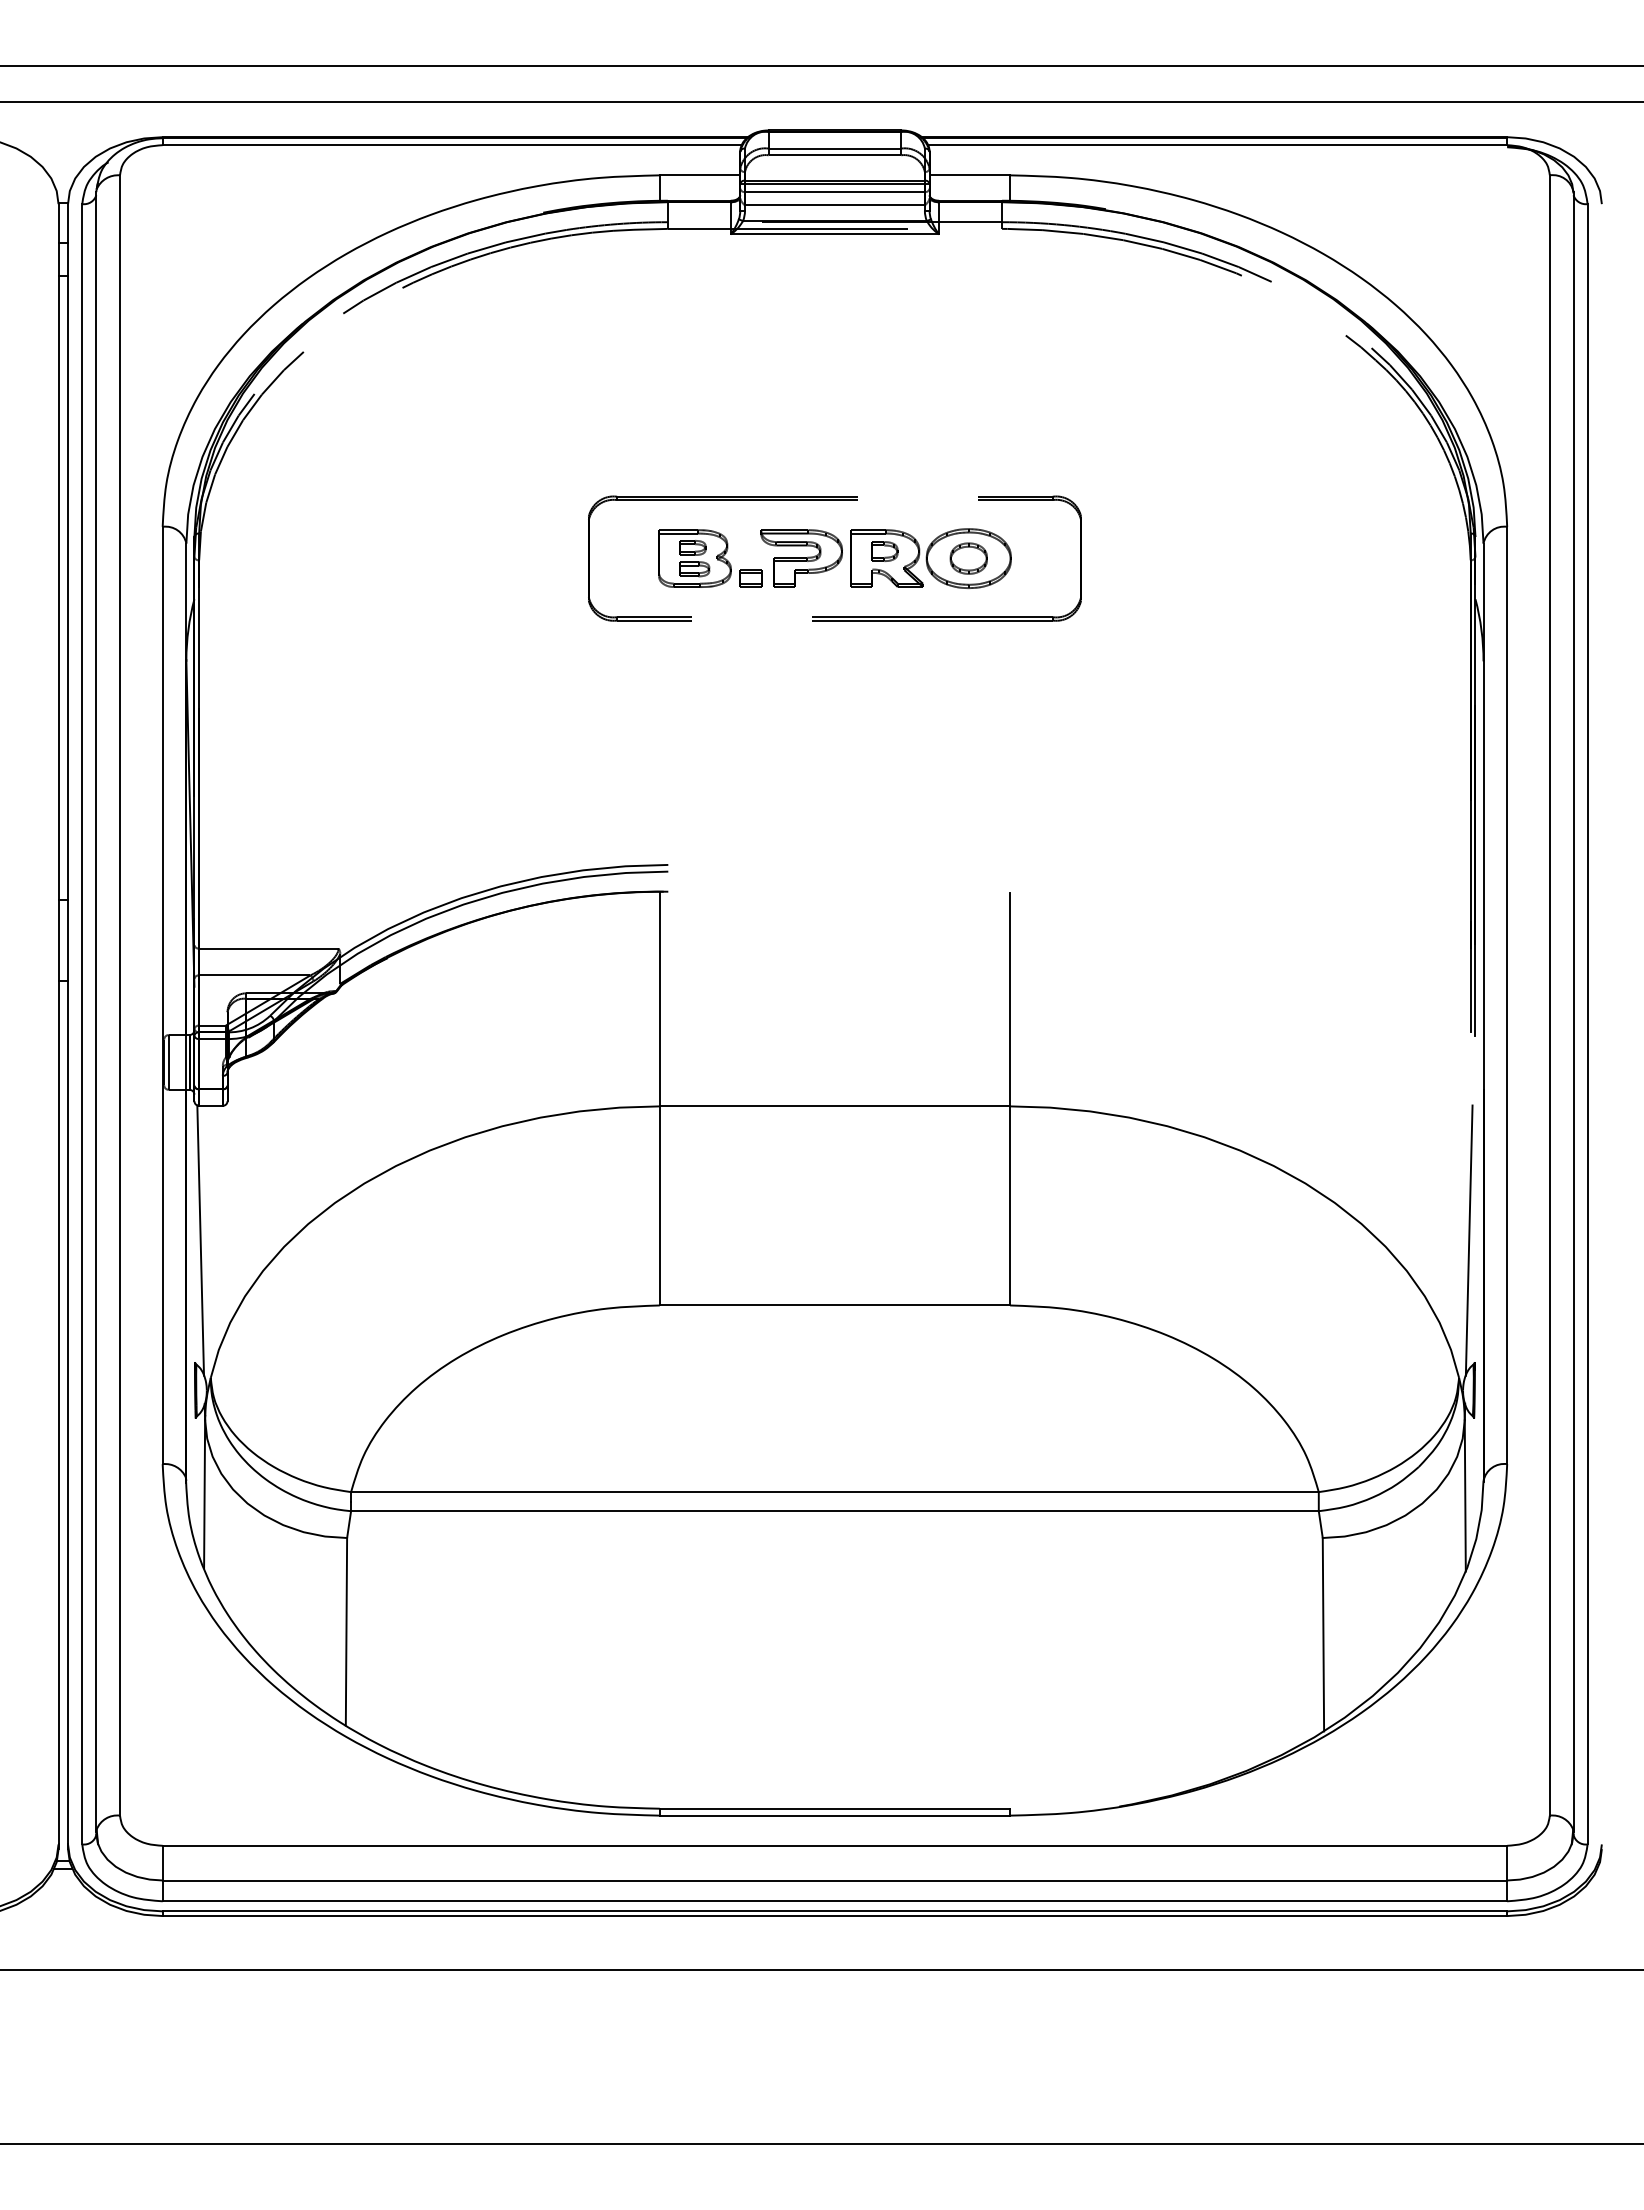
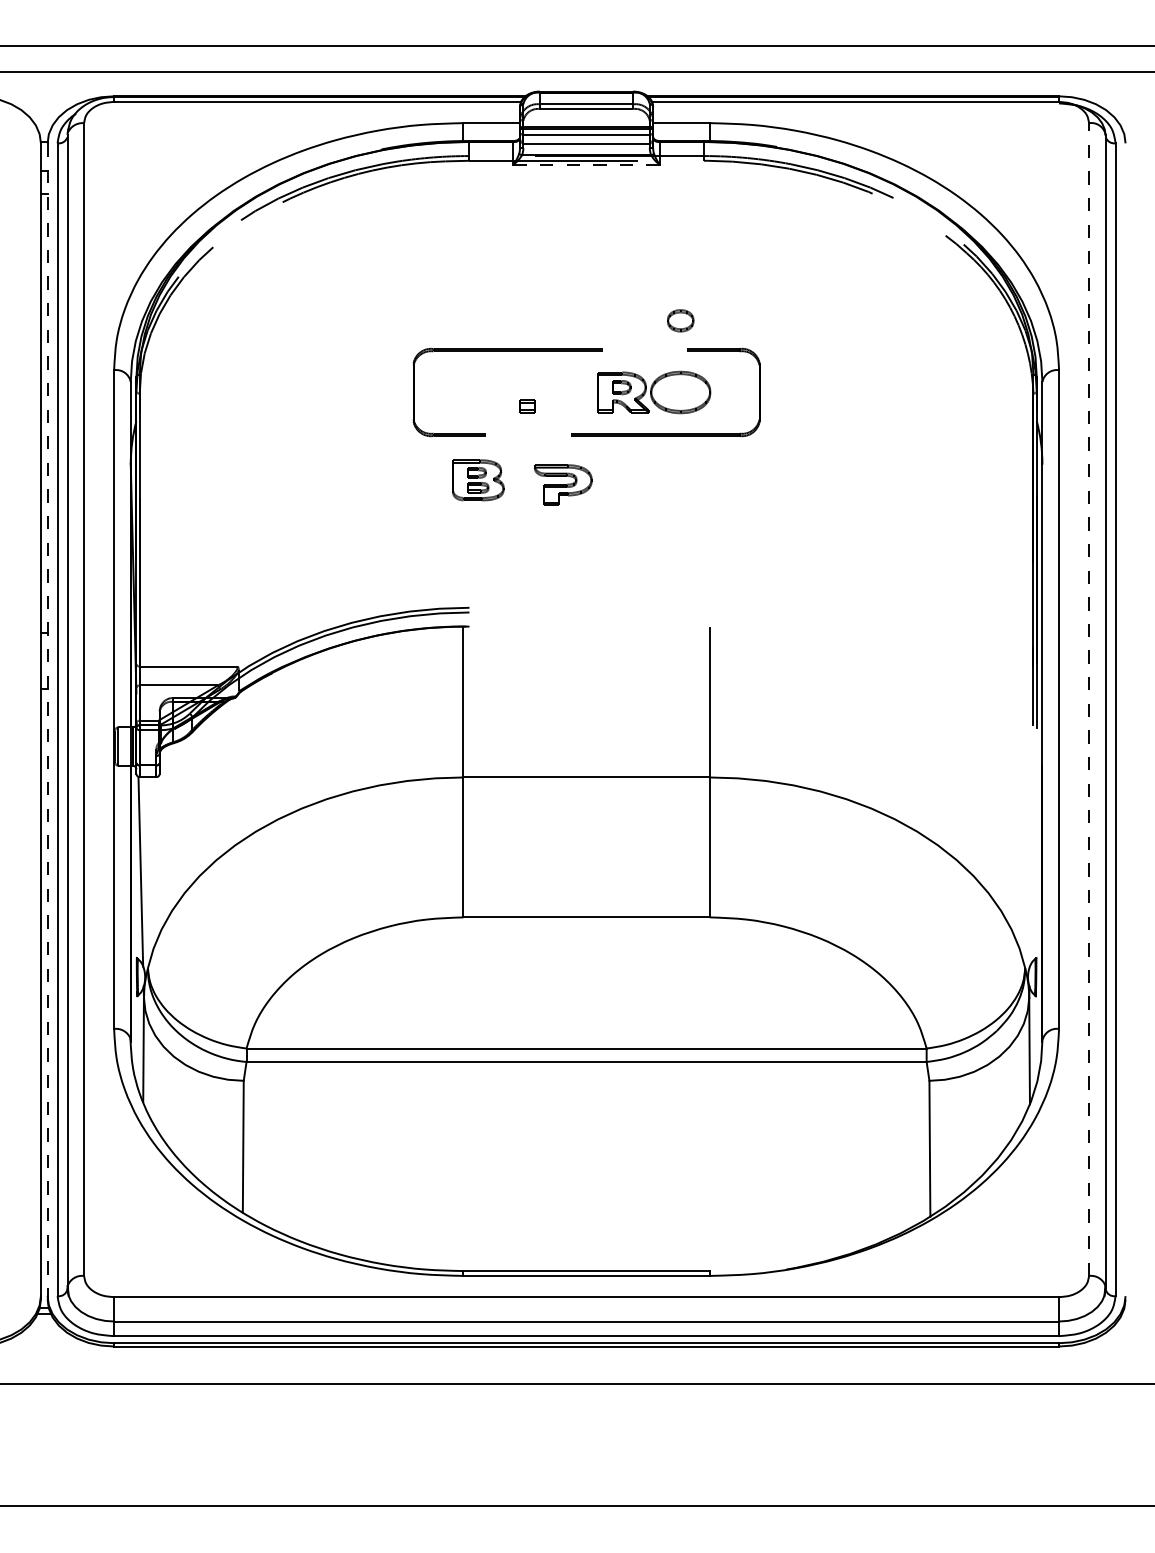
line: (834, 234) -> (586, 164), solid -> dashed
part: (694, 558) -> (478, 480), moved
part: (801, 558) -> (563, 485), moved
part: (968, 558) -> (680, 320), moved
line: (1549, 995) -> (1088, 699), solid -> dashed
line: (68, 1024) -> (47, 719), solid -> dashed
line: (1468, 1240) -> (1031, 871), removed

